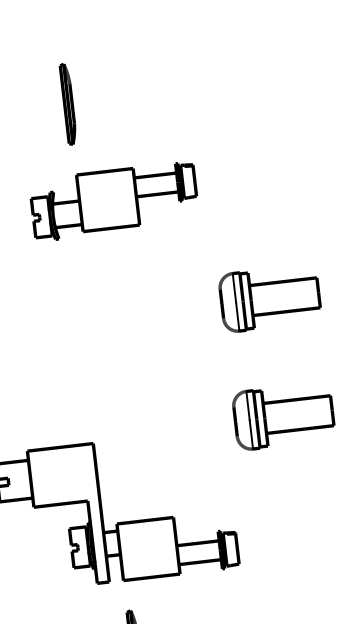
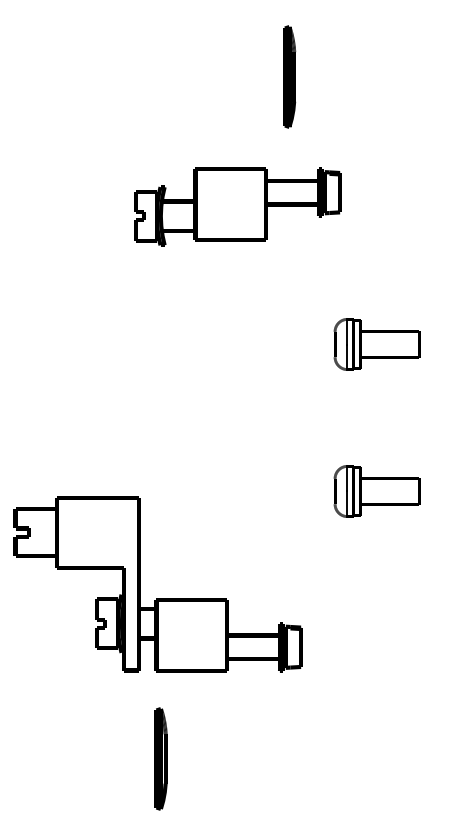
part: (68, 103) -> (289, 76), moved
part: (113, 201) -> (237, 206), moved
part: (270, 298) -> (377, 344), size x0.7
part: (284, 416) -> (377, 491), size x0.7

